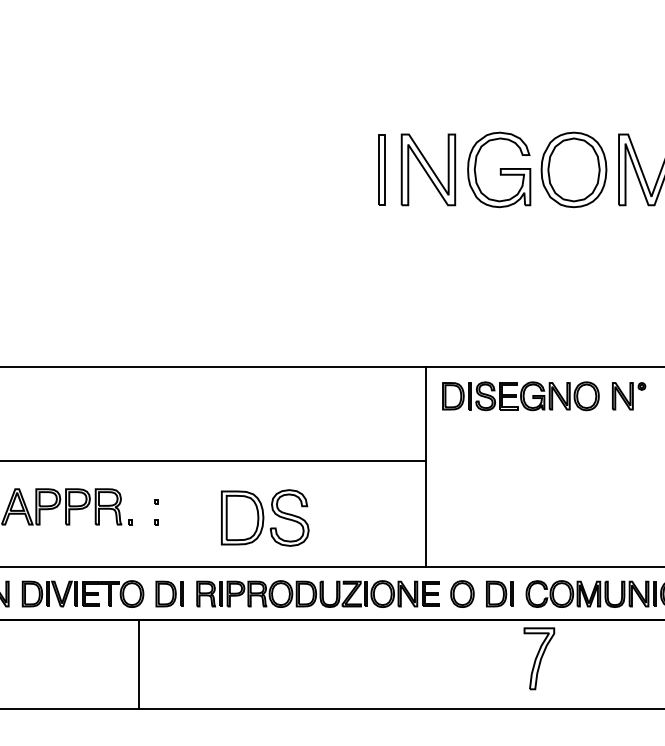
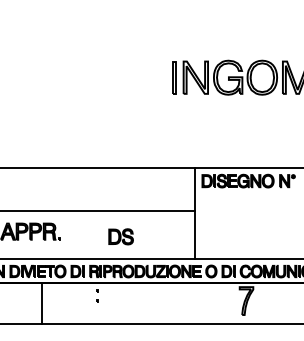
part: (156, 510) -> (97, 295), moved
part: (263, 517) -> (120, 236), size x0.6
line: (138, 664) -> (41, 303), moved

